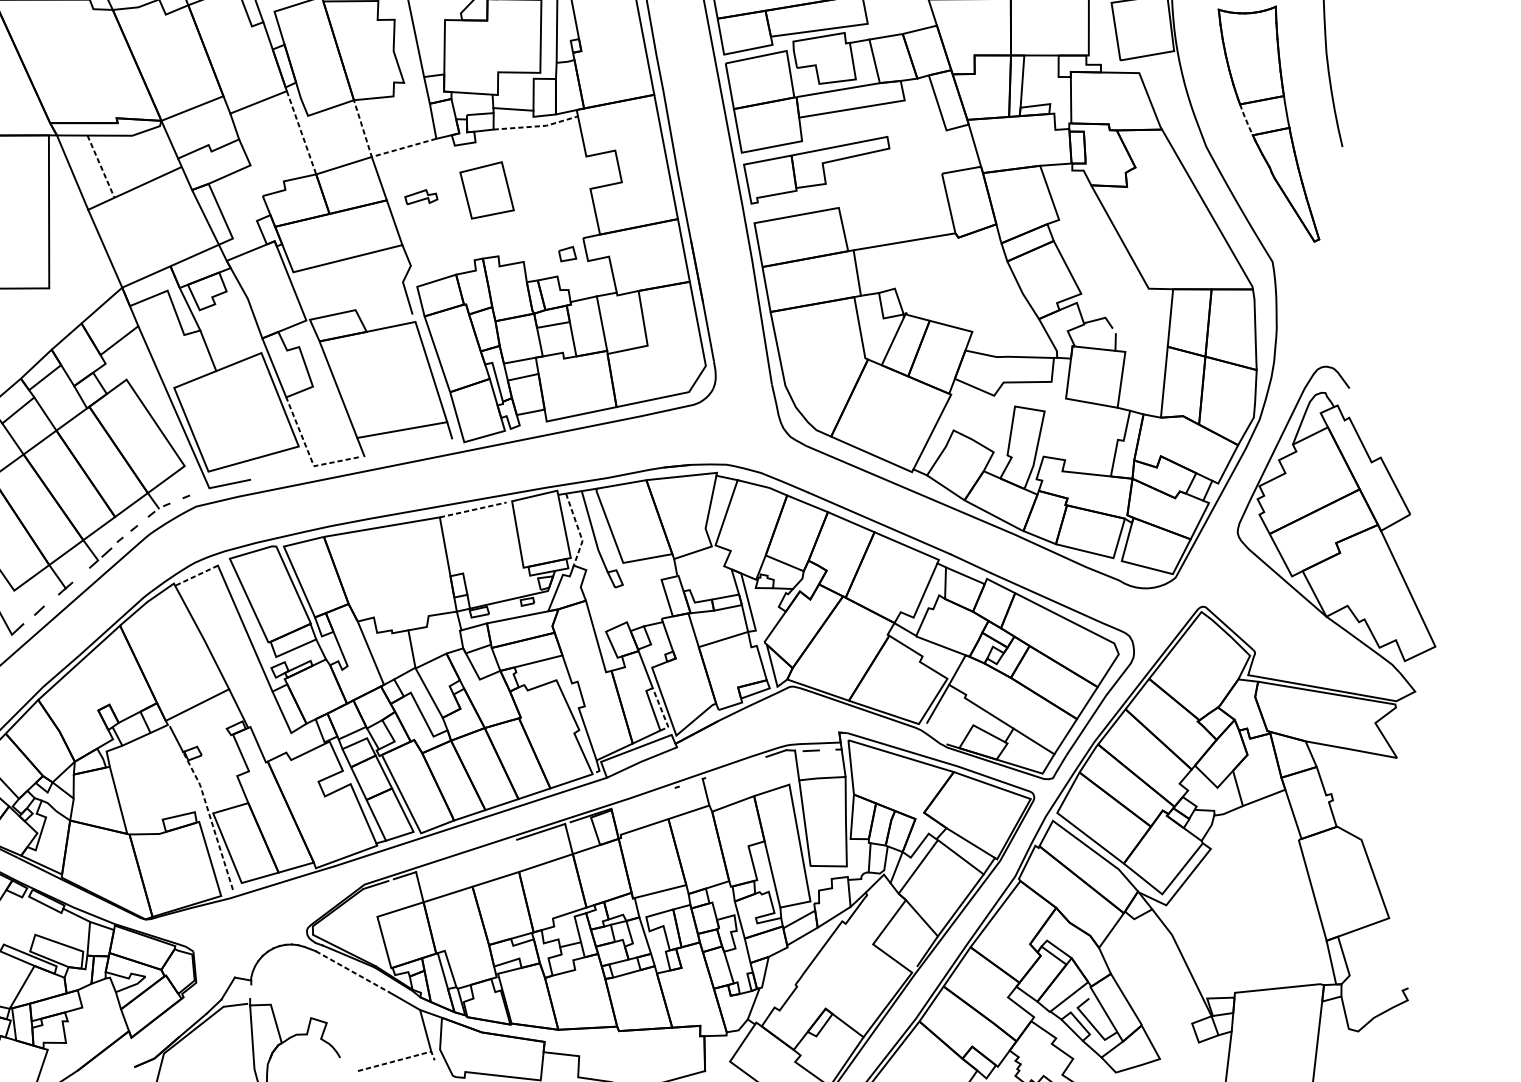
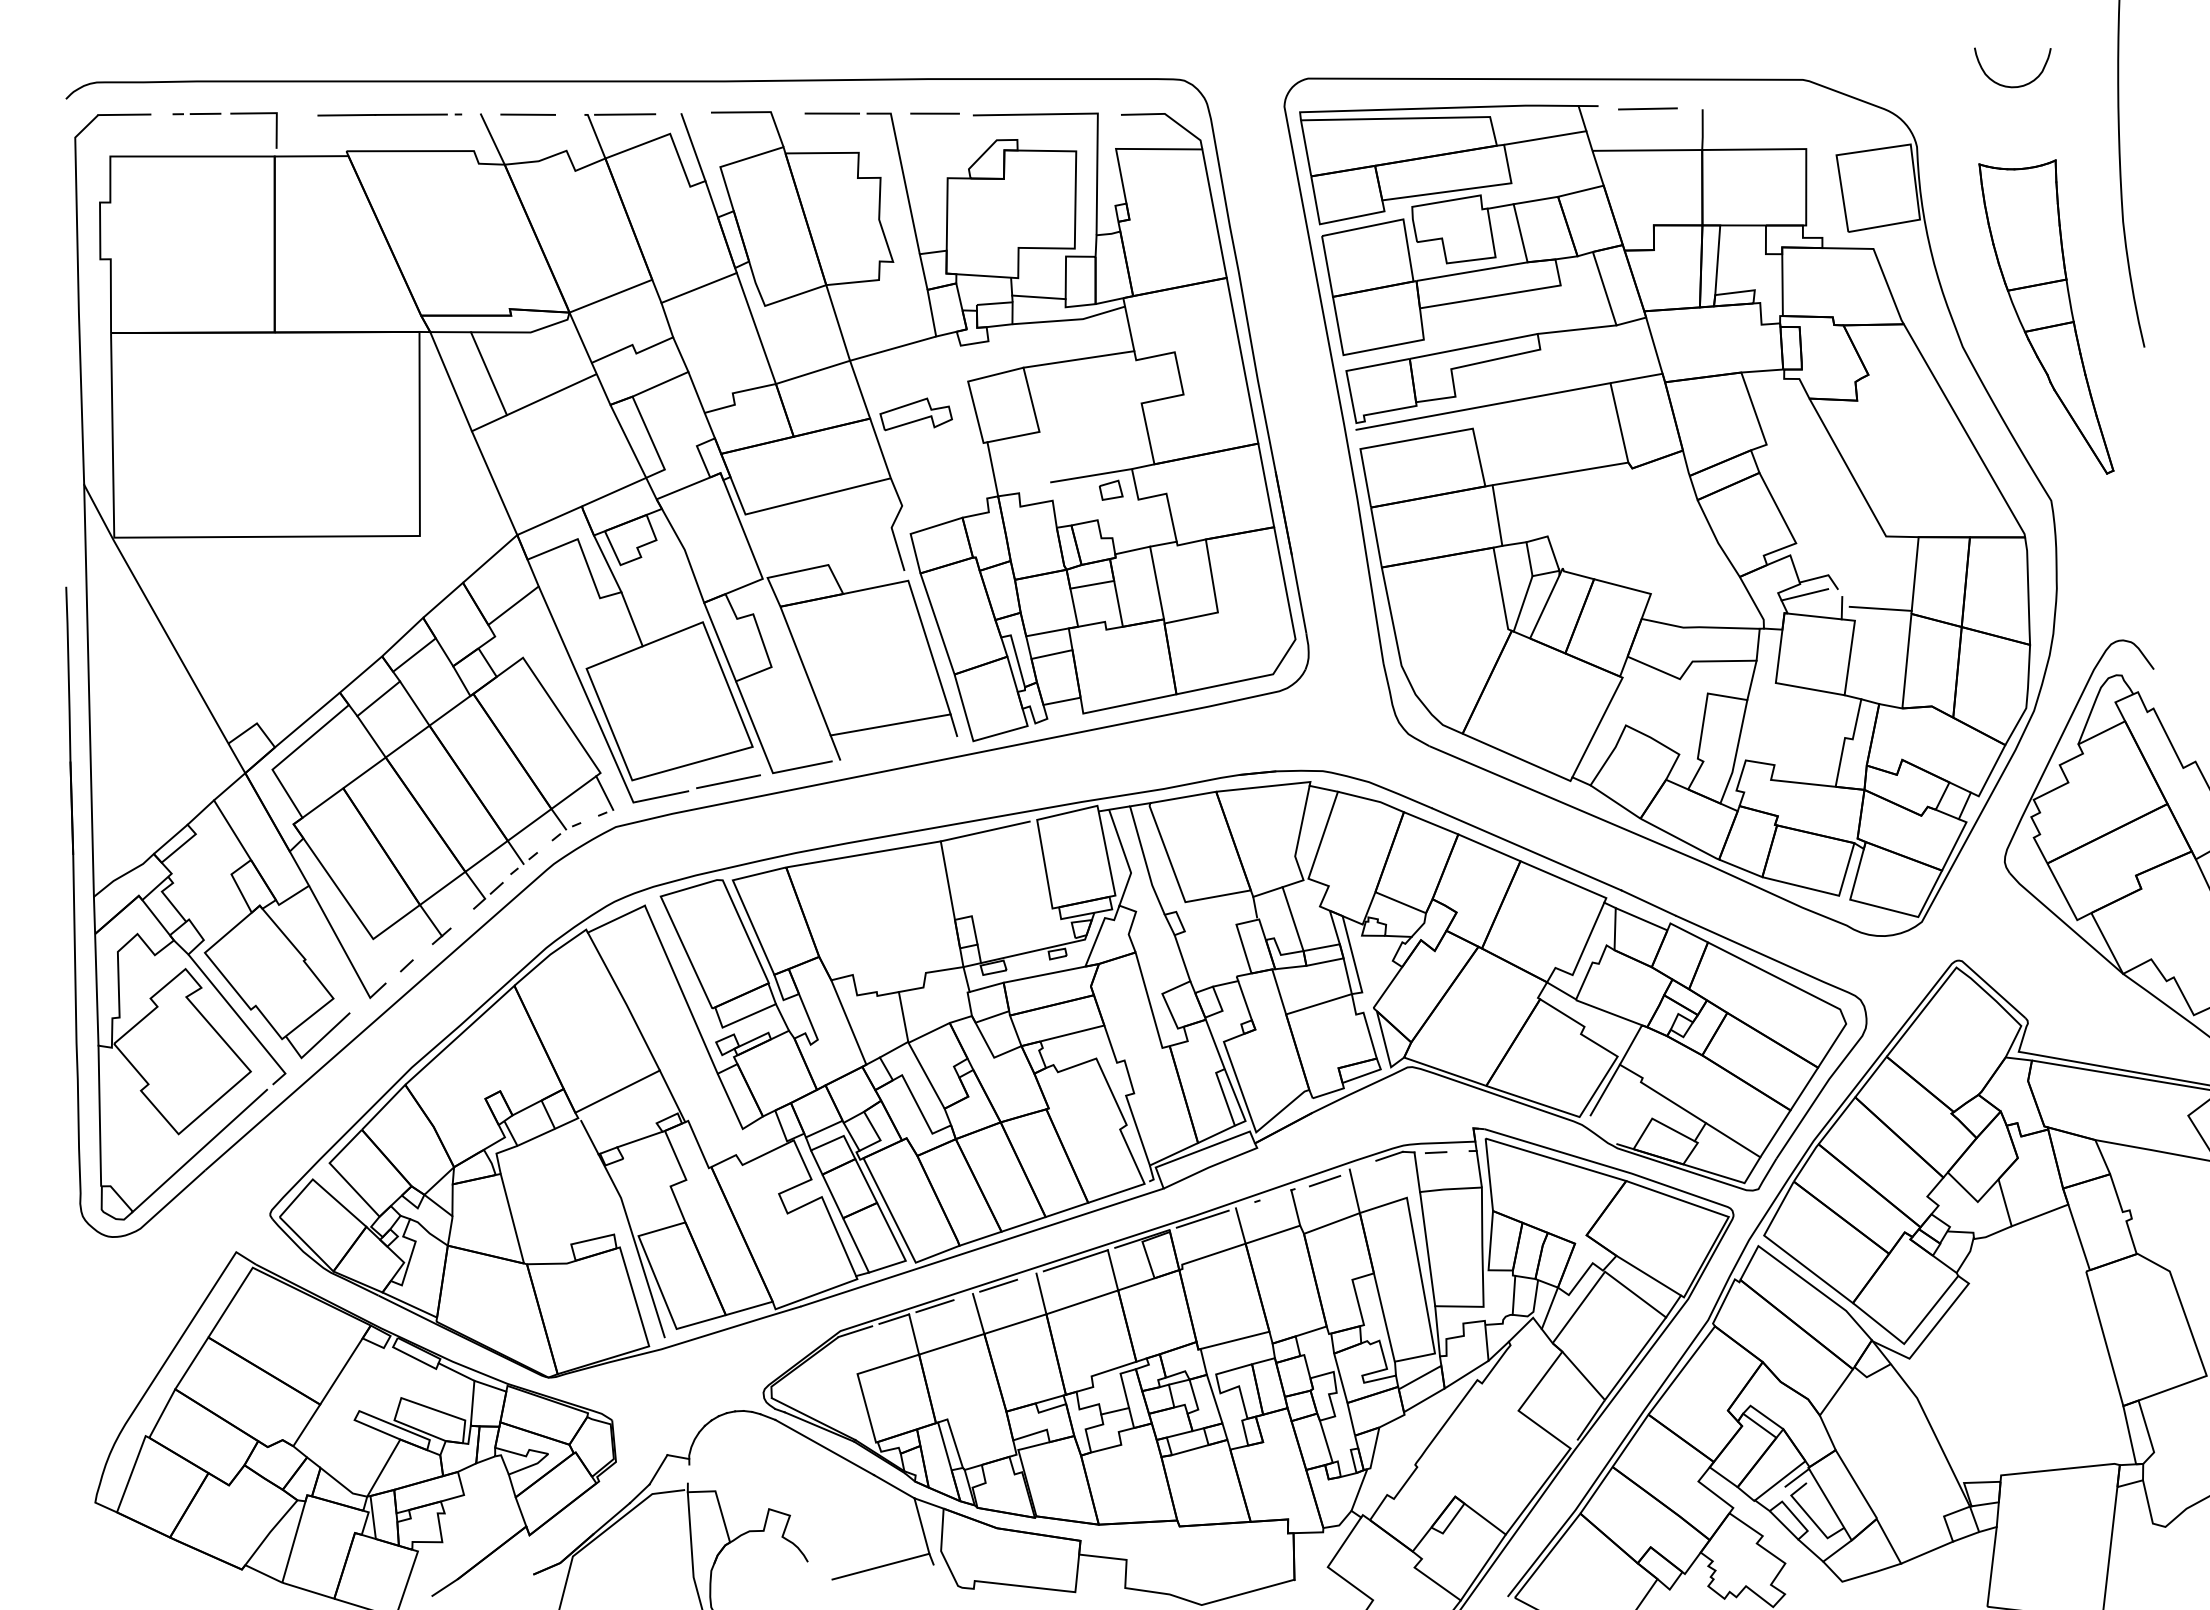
line: (1246, 120) -> (2016, 312), dashed -> solid
line: (537, 126) -> (1070, 320), dashed -> solid
line: (301, 132) -> (756, 328), dashed -> solid
line: (916, 133) -> (1576, 329), added
line: (374, 156) -> (853, 359), dashed -> solid
line: (543, 156) -> (1078, 359), added
line: (101, 167) -> (489, 374), dashed -> solid
line: (256, 180) -> (696, 391), added
line: (846, 191) -> (1483, 406), added
part: (420, 197) -> (915, 414), size x1.67
line: (478, 238) -> (992, 469), added
line: (552, 243) -> (1091, 475), added
line: (1087, 332) -> (1804, 594), added
line: (876, 338) -> (1522, 603), added
line: (1144, 342) -> (1880, 608), added
line: (1047, 396) -> (1751, 680), added
line: (308, 452) -> (765, 755), dashed -> solid
line: (280, 472) -> (728, 781), added
line: (187, 480) -> (604, 792), added
line: (473, 509) -> (985, 831), dashed -> solid
line: (120, 524) -> (515, 851), added
line: (579, 530) -> (1126, 859), dashed -> solid
line: (196, 575) -> (616, 919), dashed -> solid
line: (703, 575) -> (1292, 919), added
line: (621, 605) -> (1182, 958), added
line: (662, 711) -> (1237, 1100), dashed -> solid
line: (213, 740) -> (639, 1139), added
line: (727, 771) -> (1324, 1180), added
line: (750, 779) -> (1354, 1191), added
line: (636, 800) -> (1202, 1218), added
line: (664, 805) -> (1240, 1225), added
line: (210, 818) -> (635, 1243), dashed -> solid
line: (483, 850) -> (998, 1285), added
line: (515, 856) -> (1041, 1293), added
line: (435, 866) -> (934, 1306), added
line: (468, 871) -> (978, 1313), added
line: (812, 884) -> (1437, 1331), added
line: (353, 971) -> (825, 1447), dashed -> solid
line: (1082, 994) -> (1797, 1477), added
line: (1179, 1050) -> (1927, 1552), added
line: (399, 1059) -> (887, 1564), dashed -> solid

